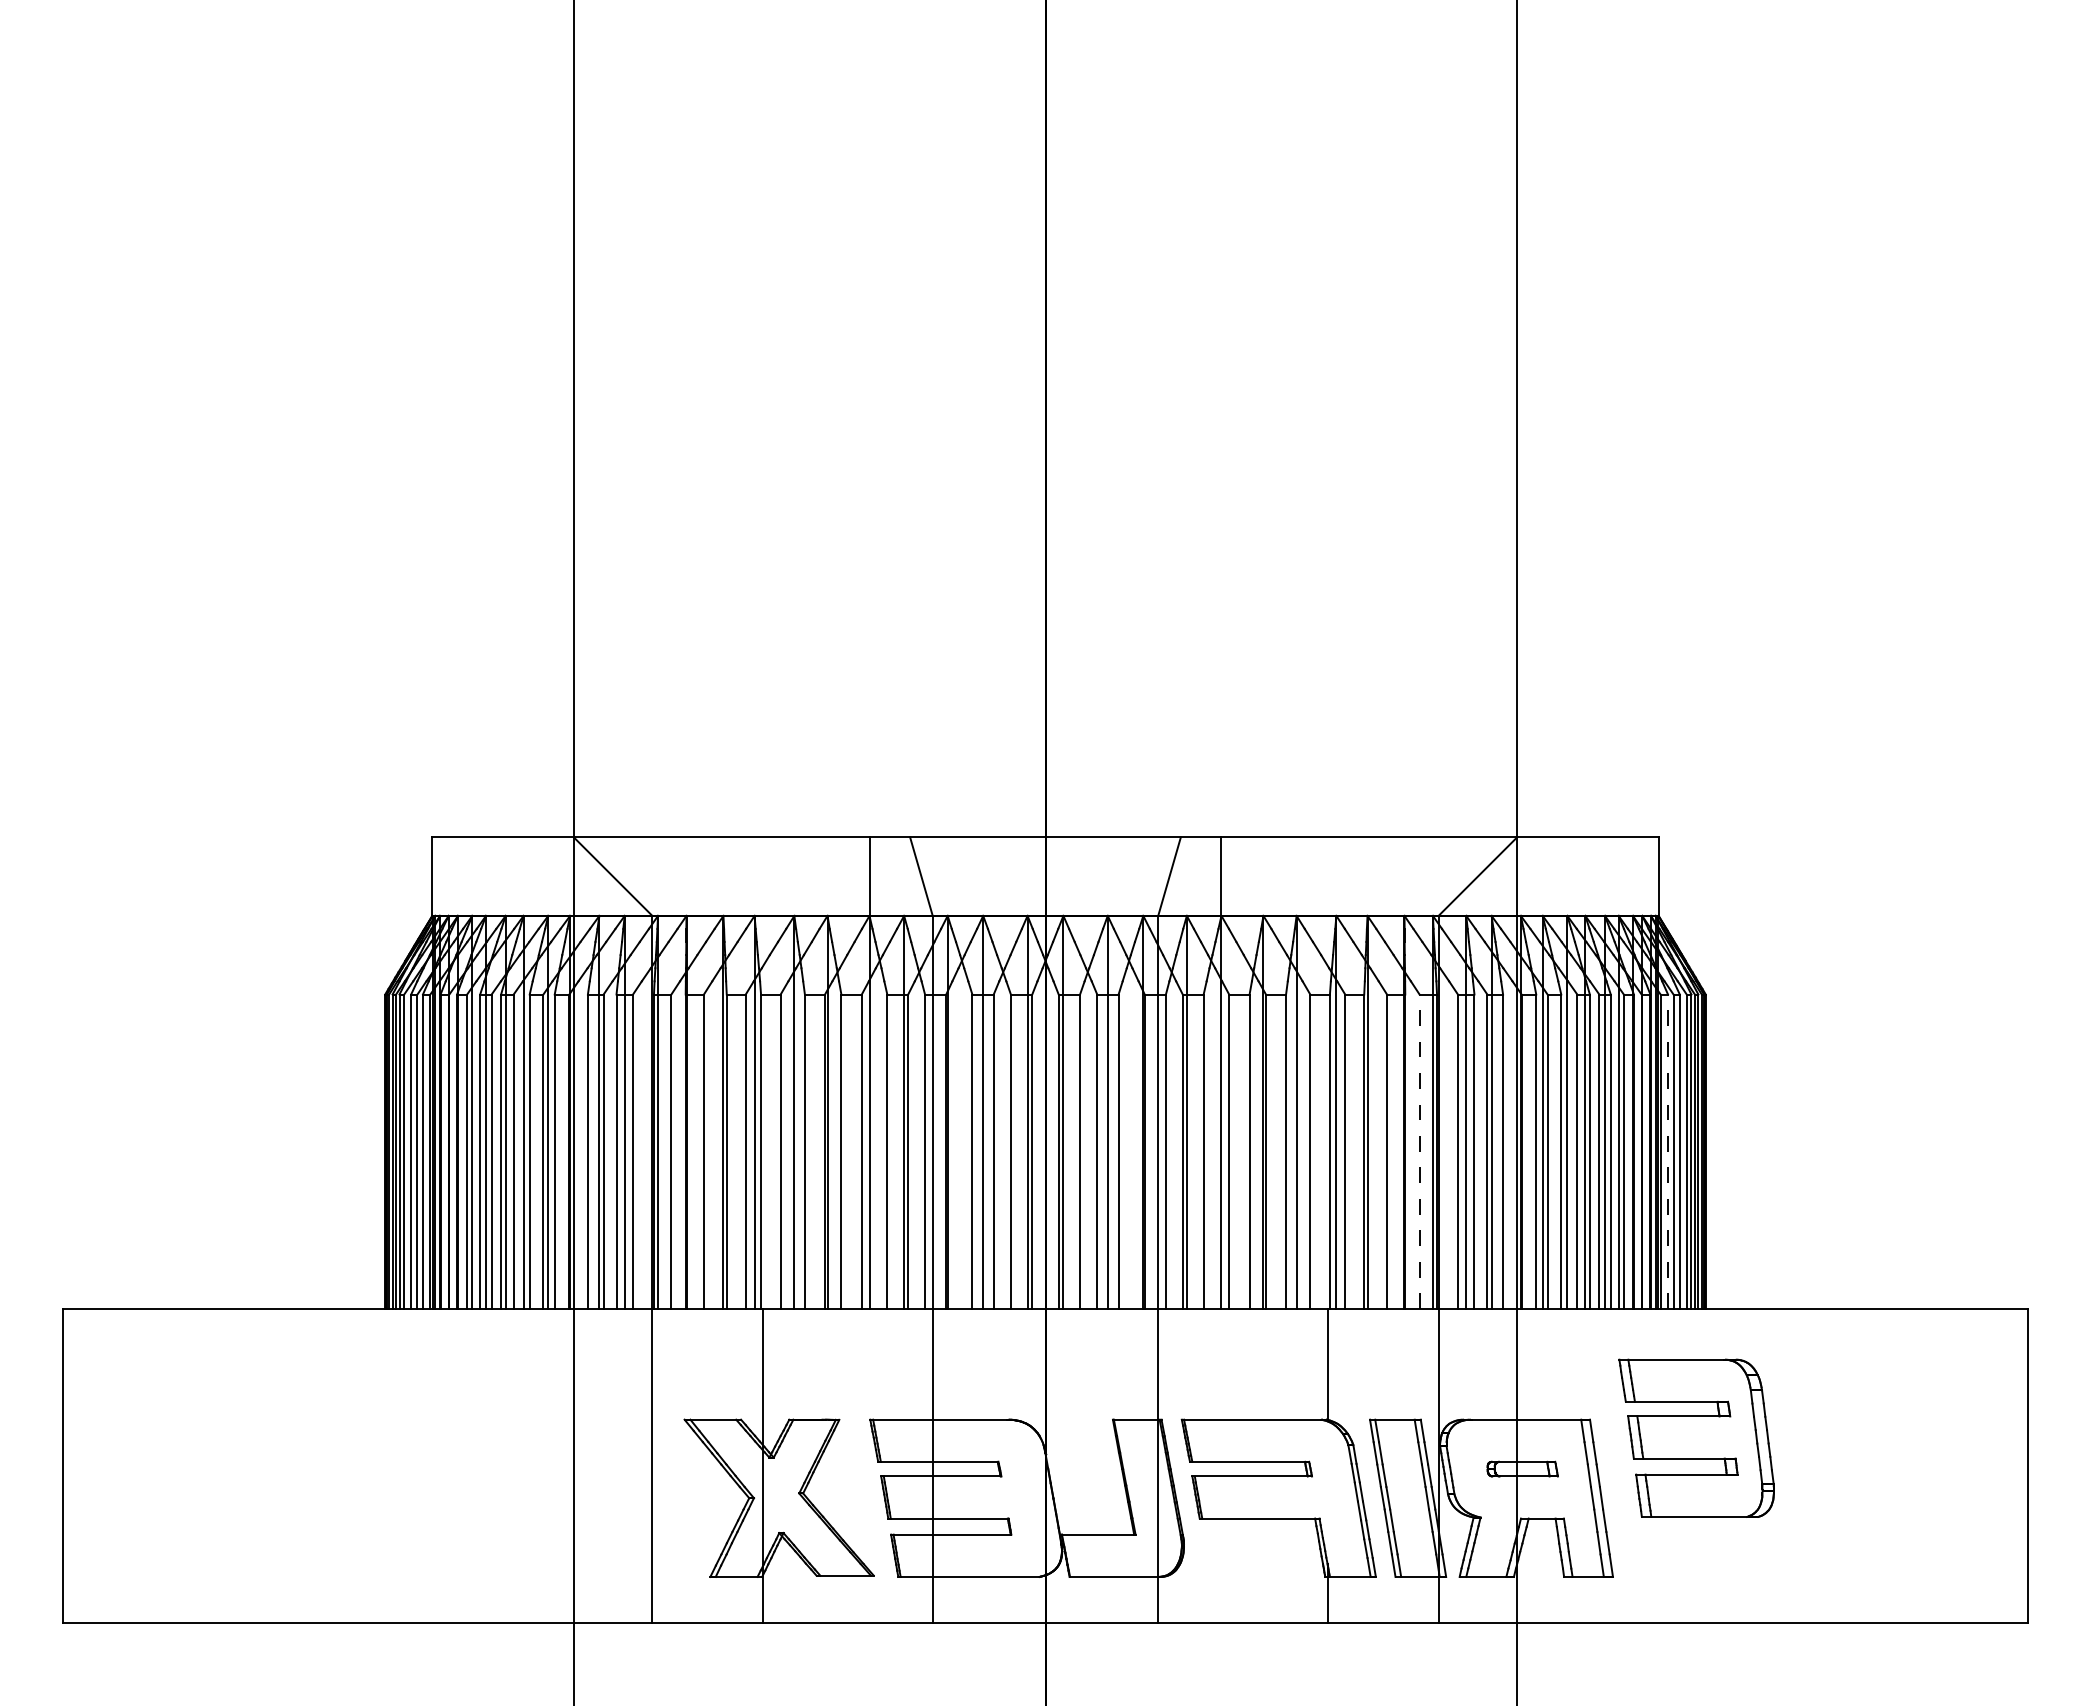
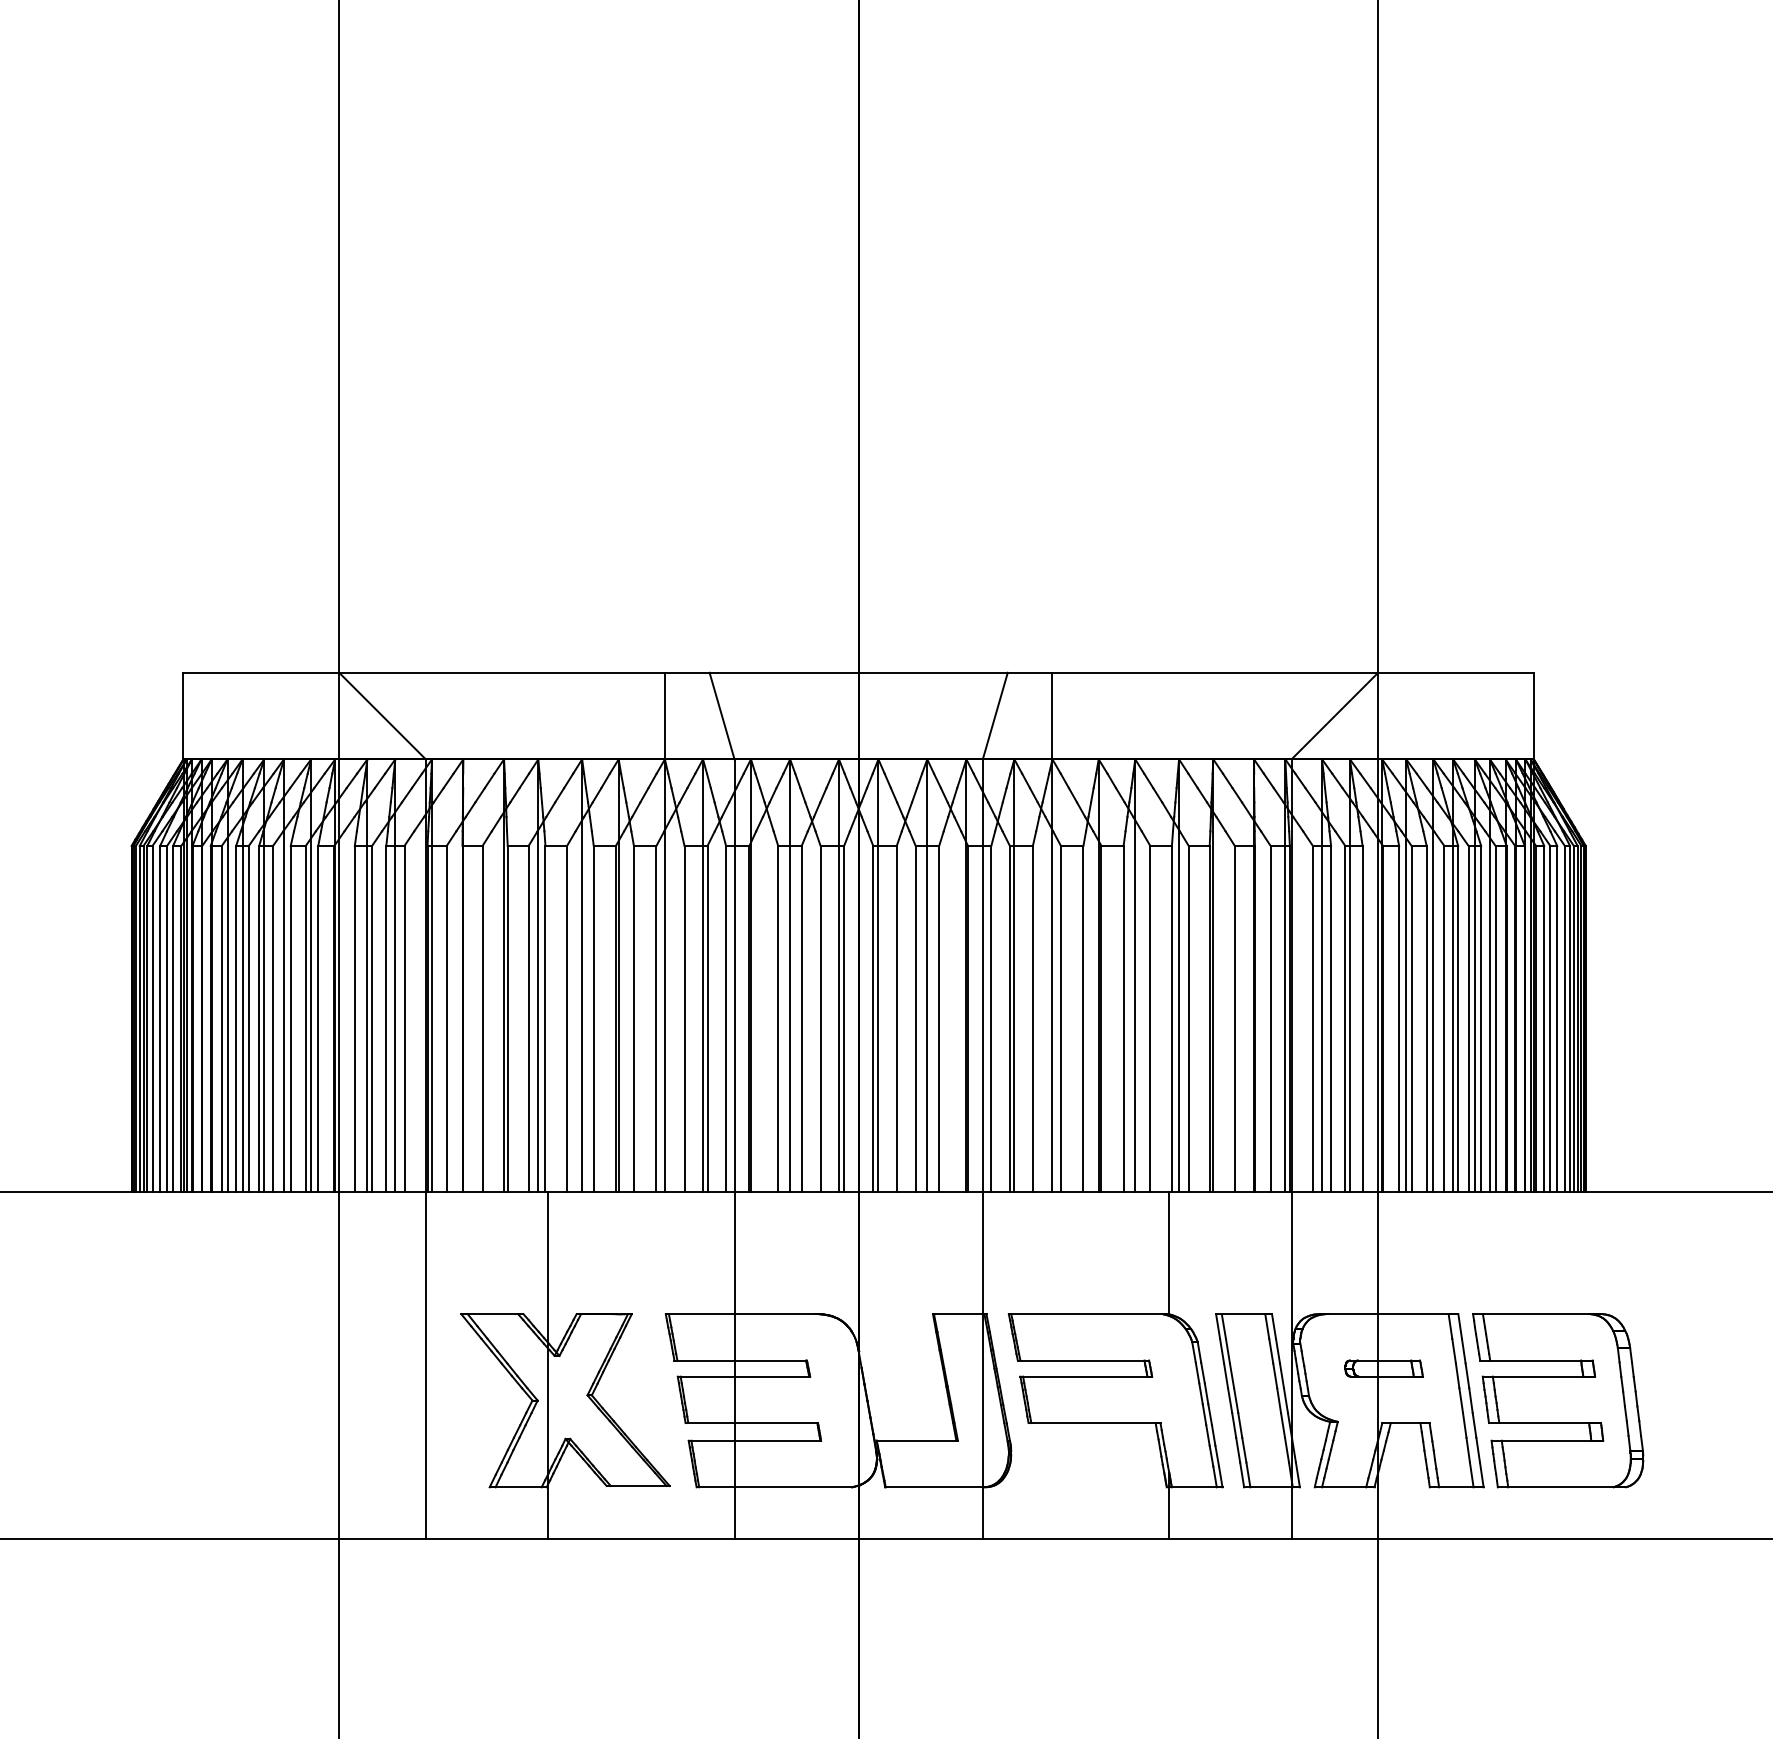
line: (1419, 1151) -> (1270, 1018), dashed -> solid
line: (1668, 1151) -> (1544, 1018), dashed -> solid
part: (1696, 1437) -> (1557, 1399), moved

